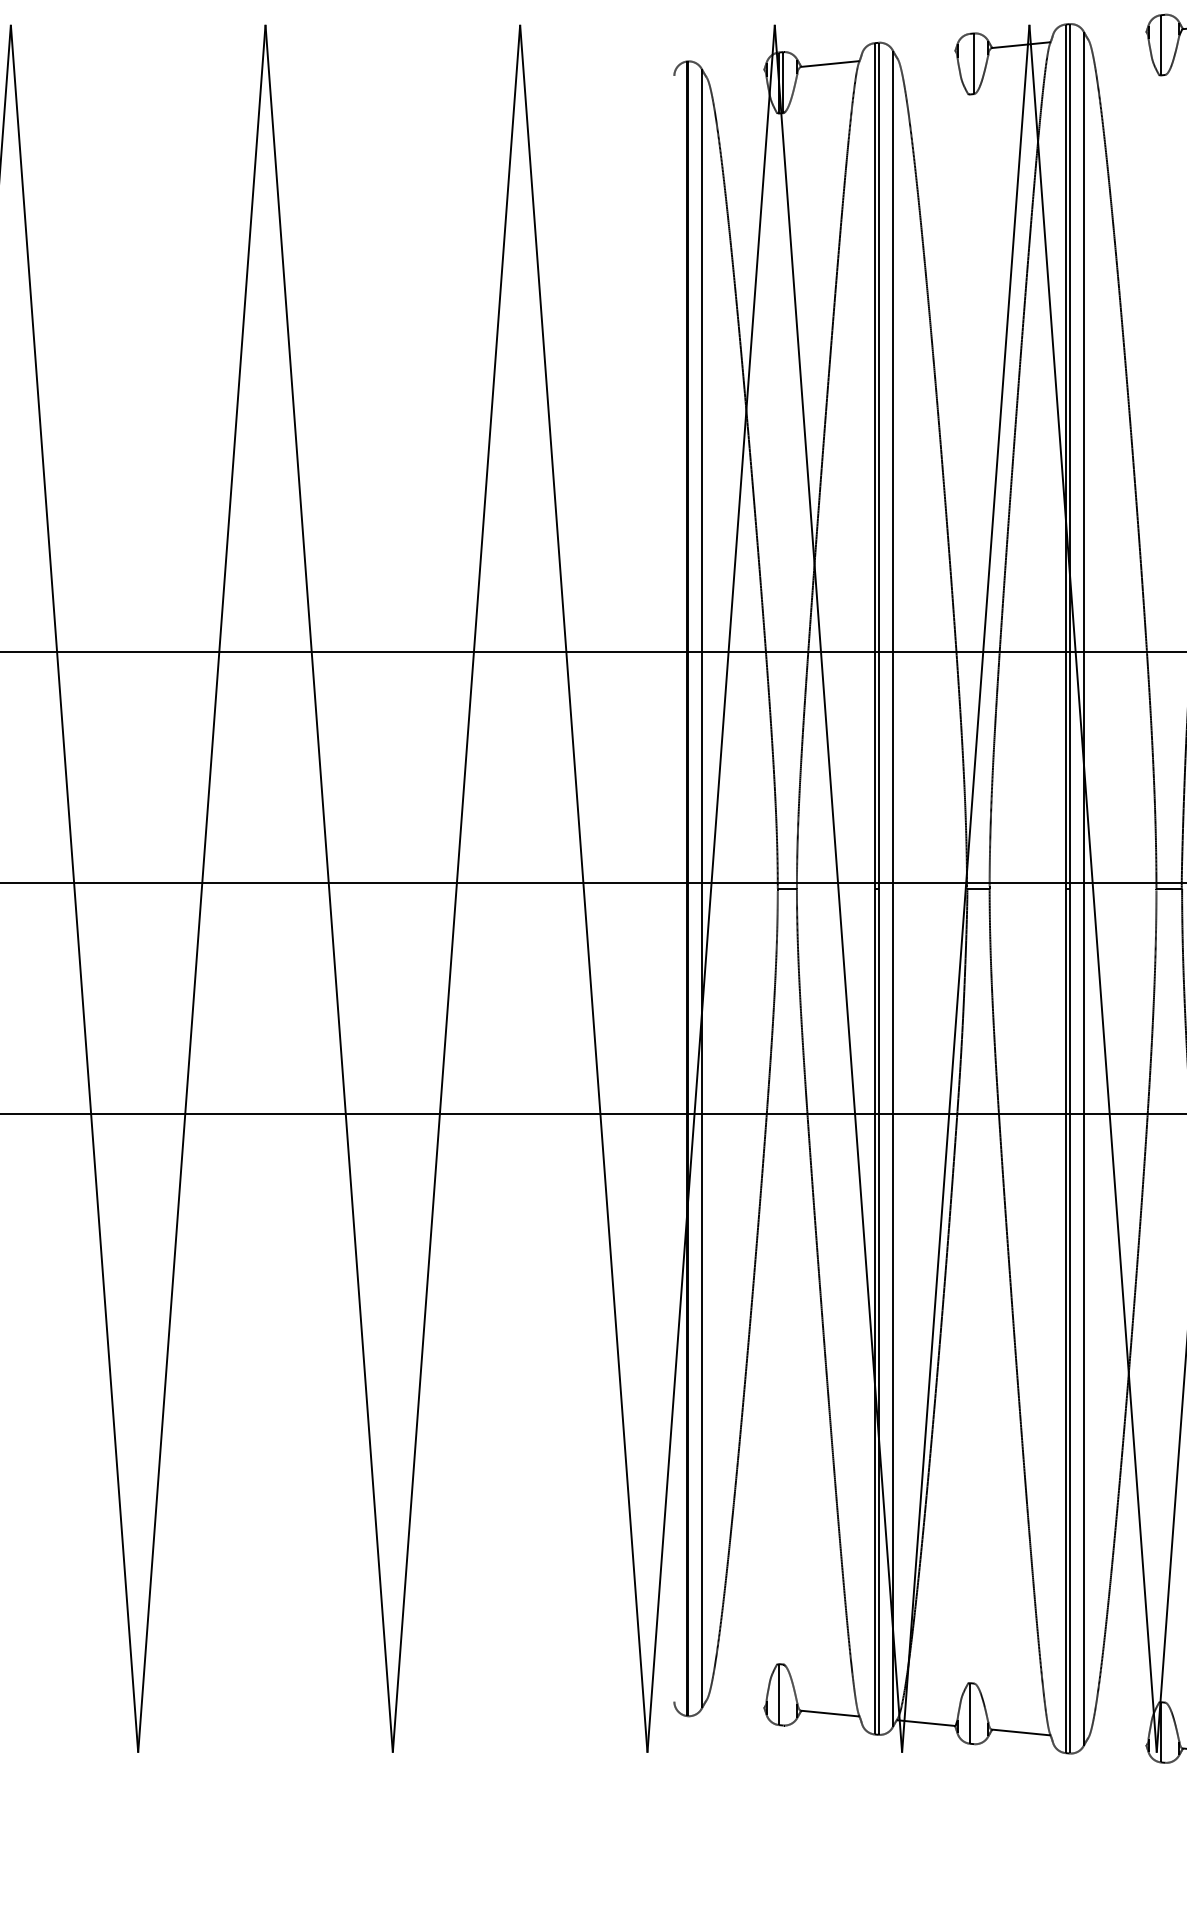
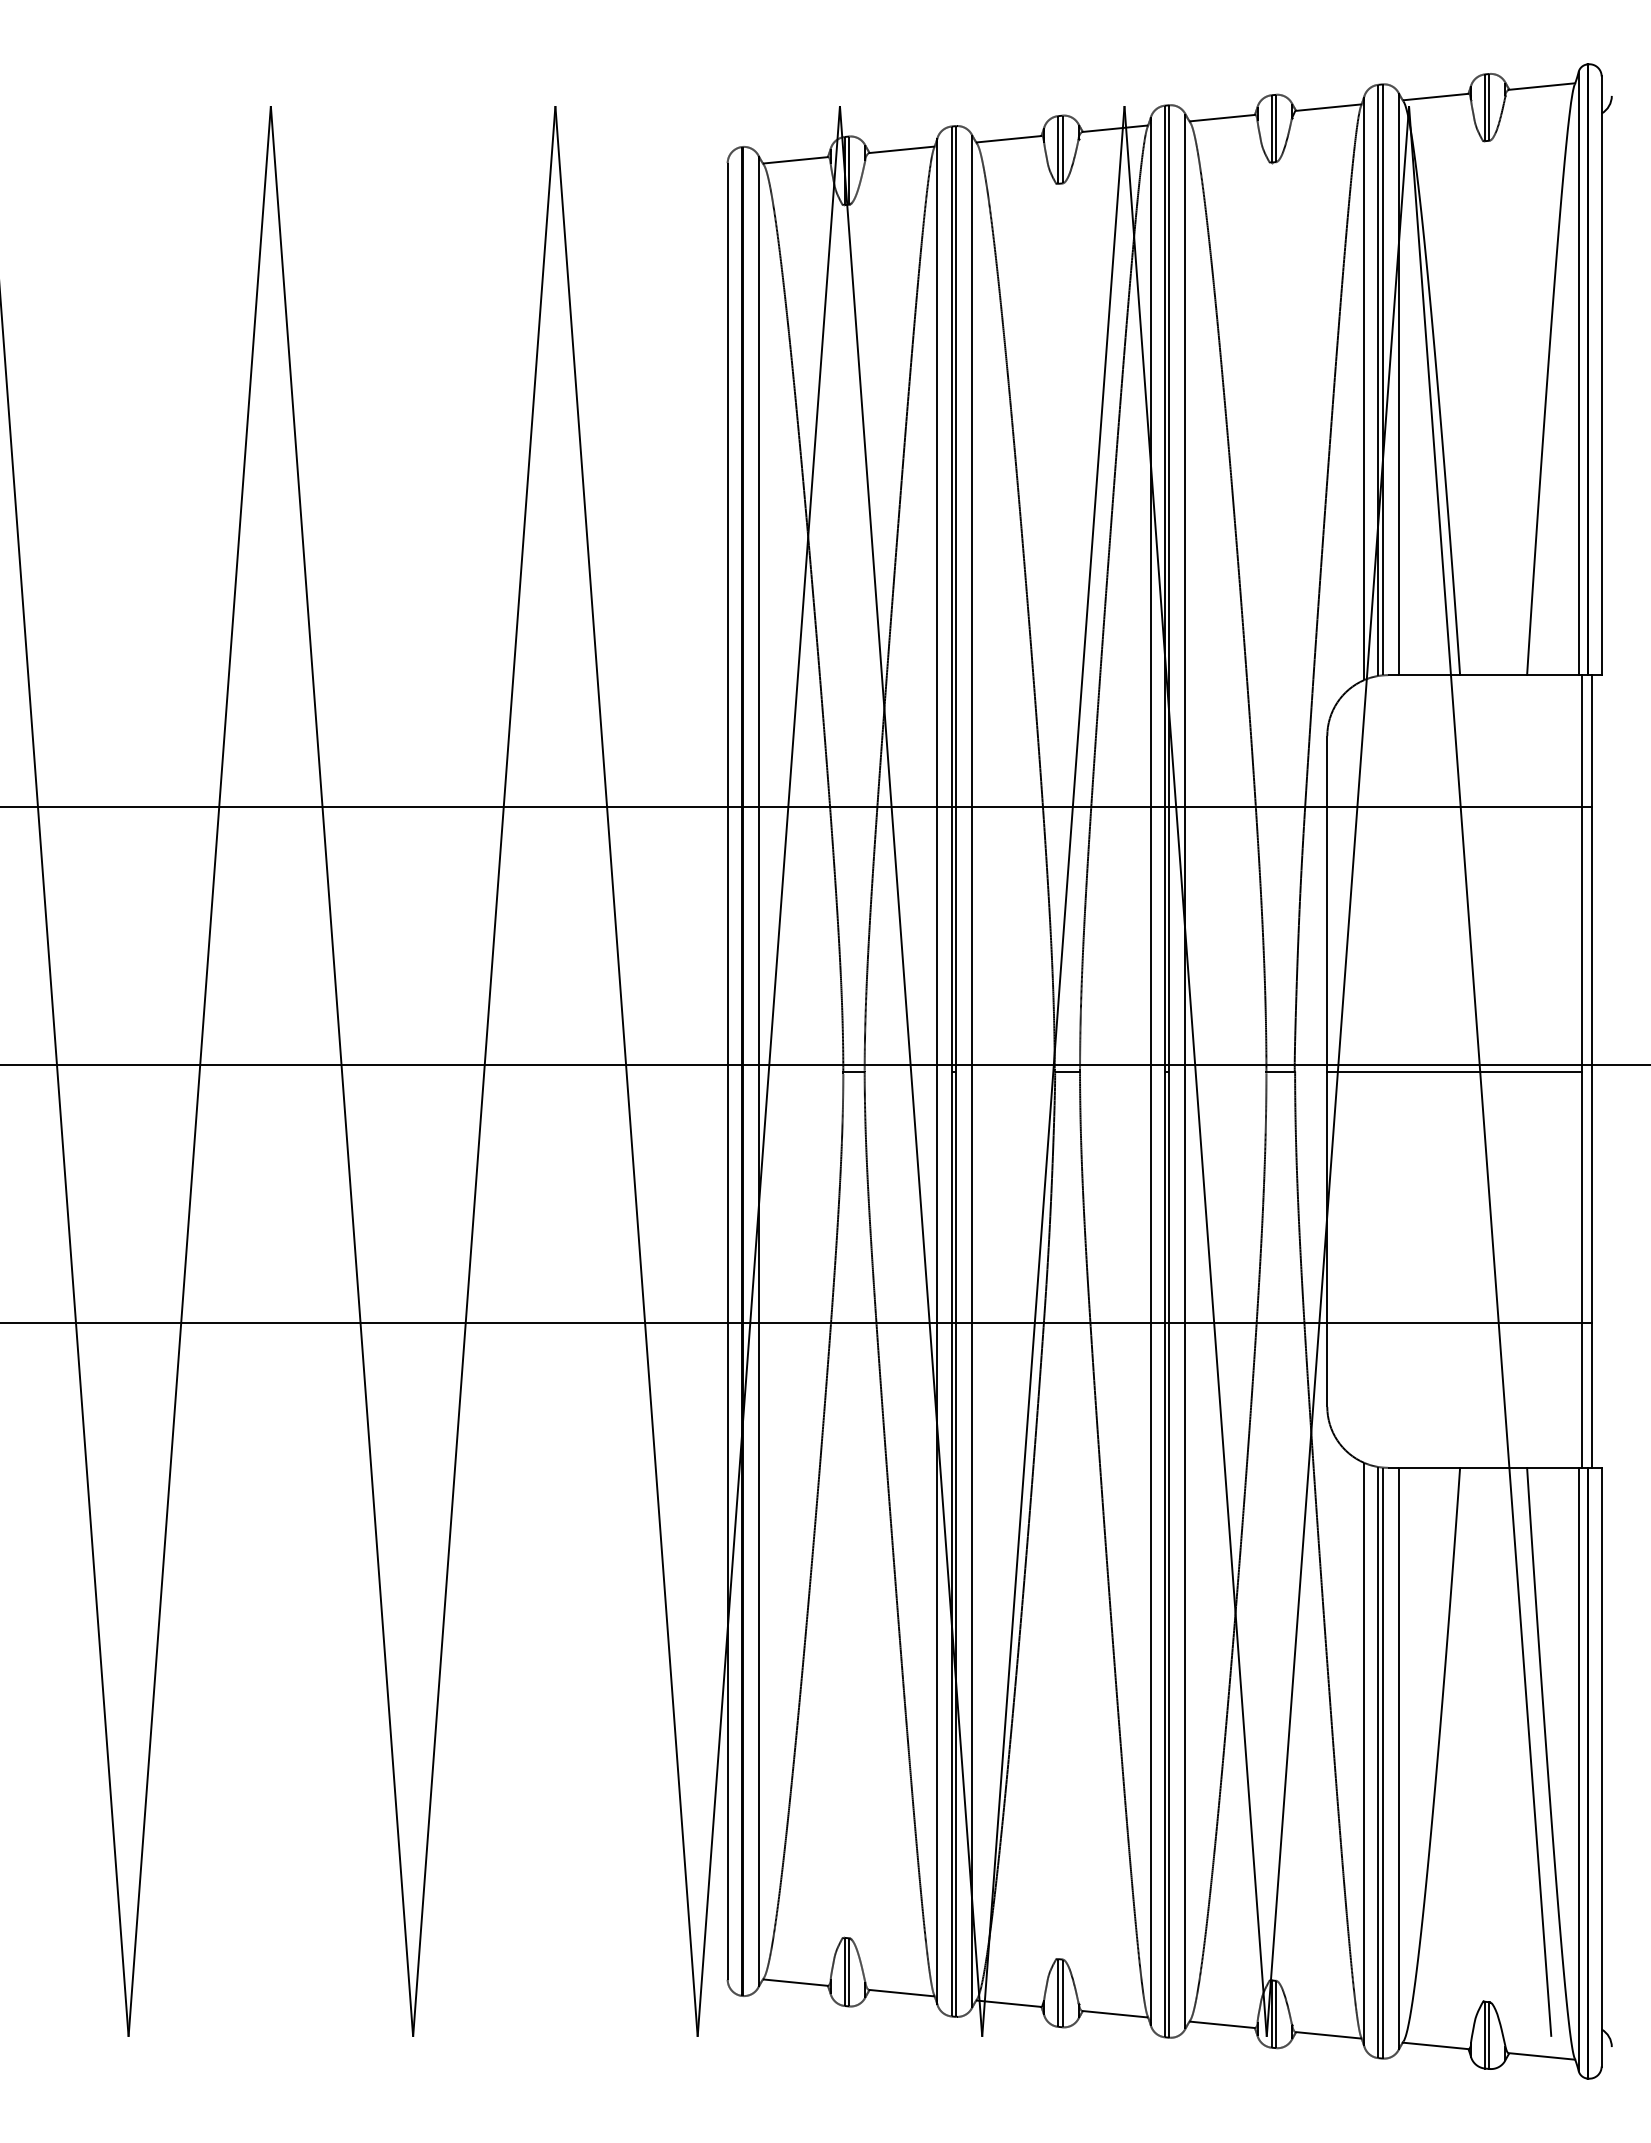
line: (1117, 35) -> (1222, 117), added
line: (1165, 44) -> (1276, 128), added
line: (925, 53) -> (1008, 138), added
line: (970, 63) -> (1058, 149), added
line: (735, 73) -> (795, 160), added
line: (674, 888) -> (727, 1071), added
line: (862, 888) -> (937, 1071), added
line: (1052, 888) -> (1150, 1071), added
line: (783, 1695) -> (849, 1972), added
line: (735, 1704) -> (795, 1982), added
line: (973, 1713) -> (1062, 1993), added
line: (1165, 1732) -> (1276, 2014), added
line: (1117, 1741) -> (1222, 2024), added

